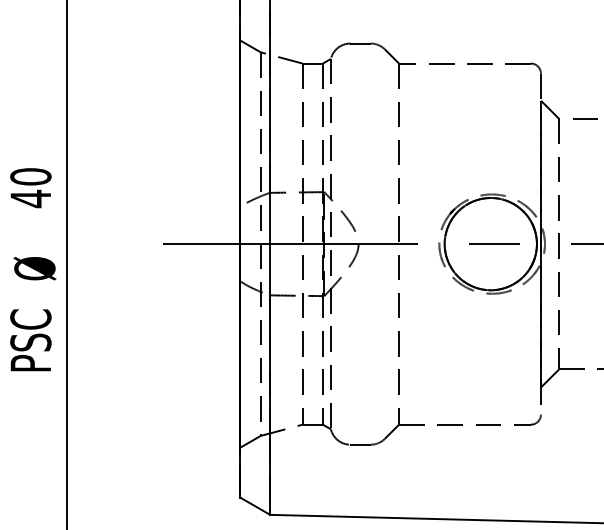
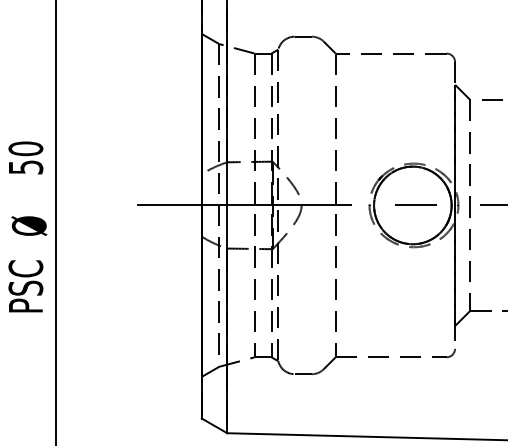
text: (31, 199) -> (26, 167), 40 -> 50

